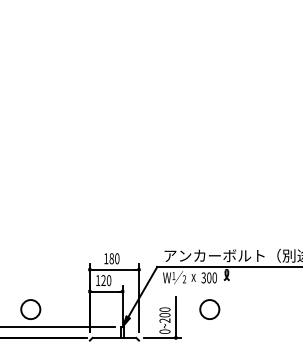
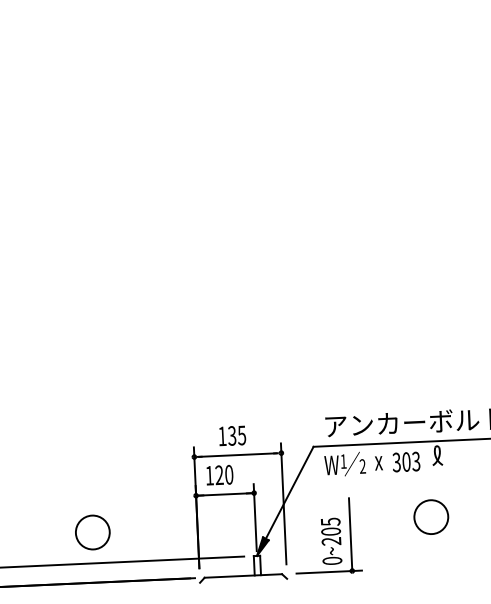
text: (114, 258) -> (237, 435), 180 -> 135
text: (214, 277) -> (415, 460), 300 -> 303
text: (164, 309) -> (329, 521), 0~200 -> 0~205
circle: (209, 309) -> (430, 517), moved

